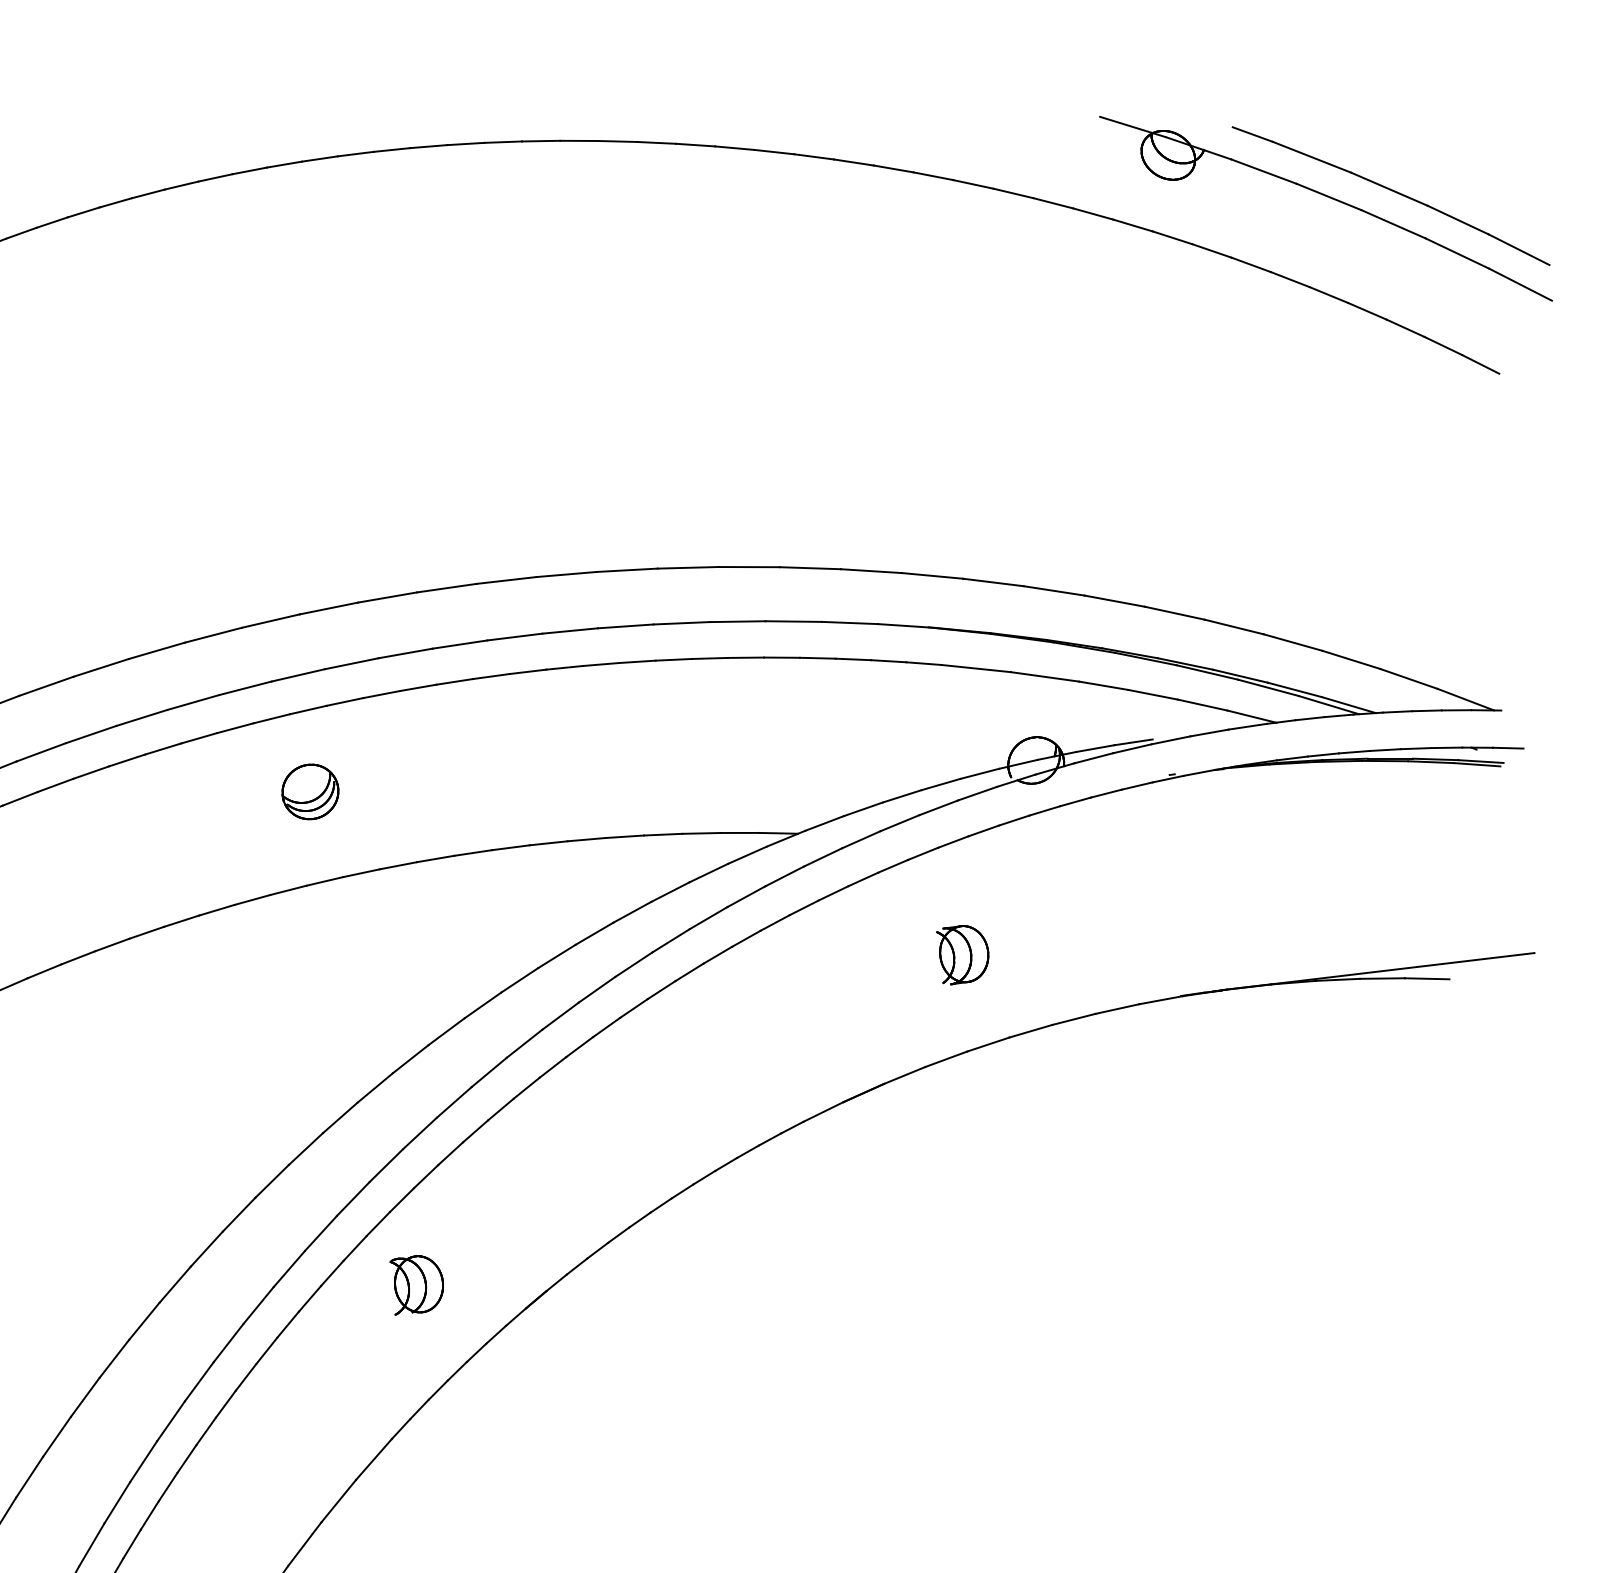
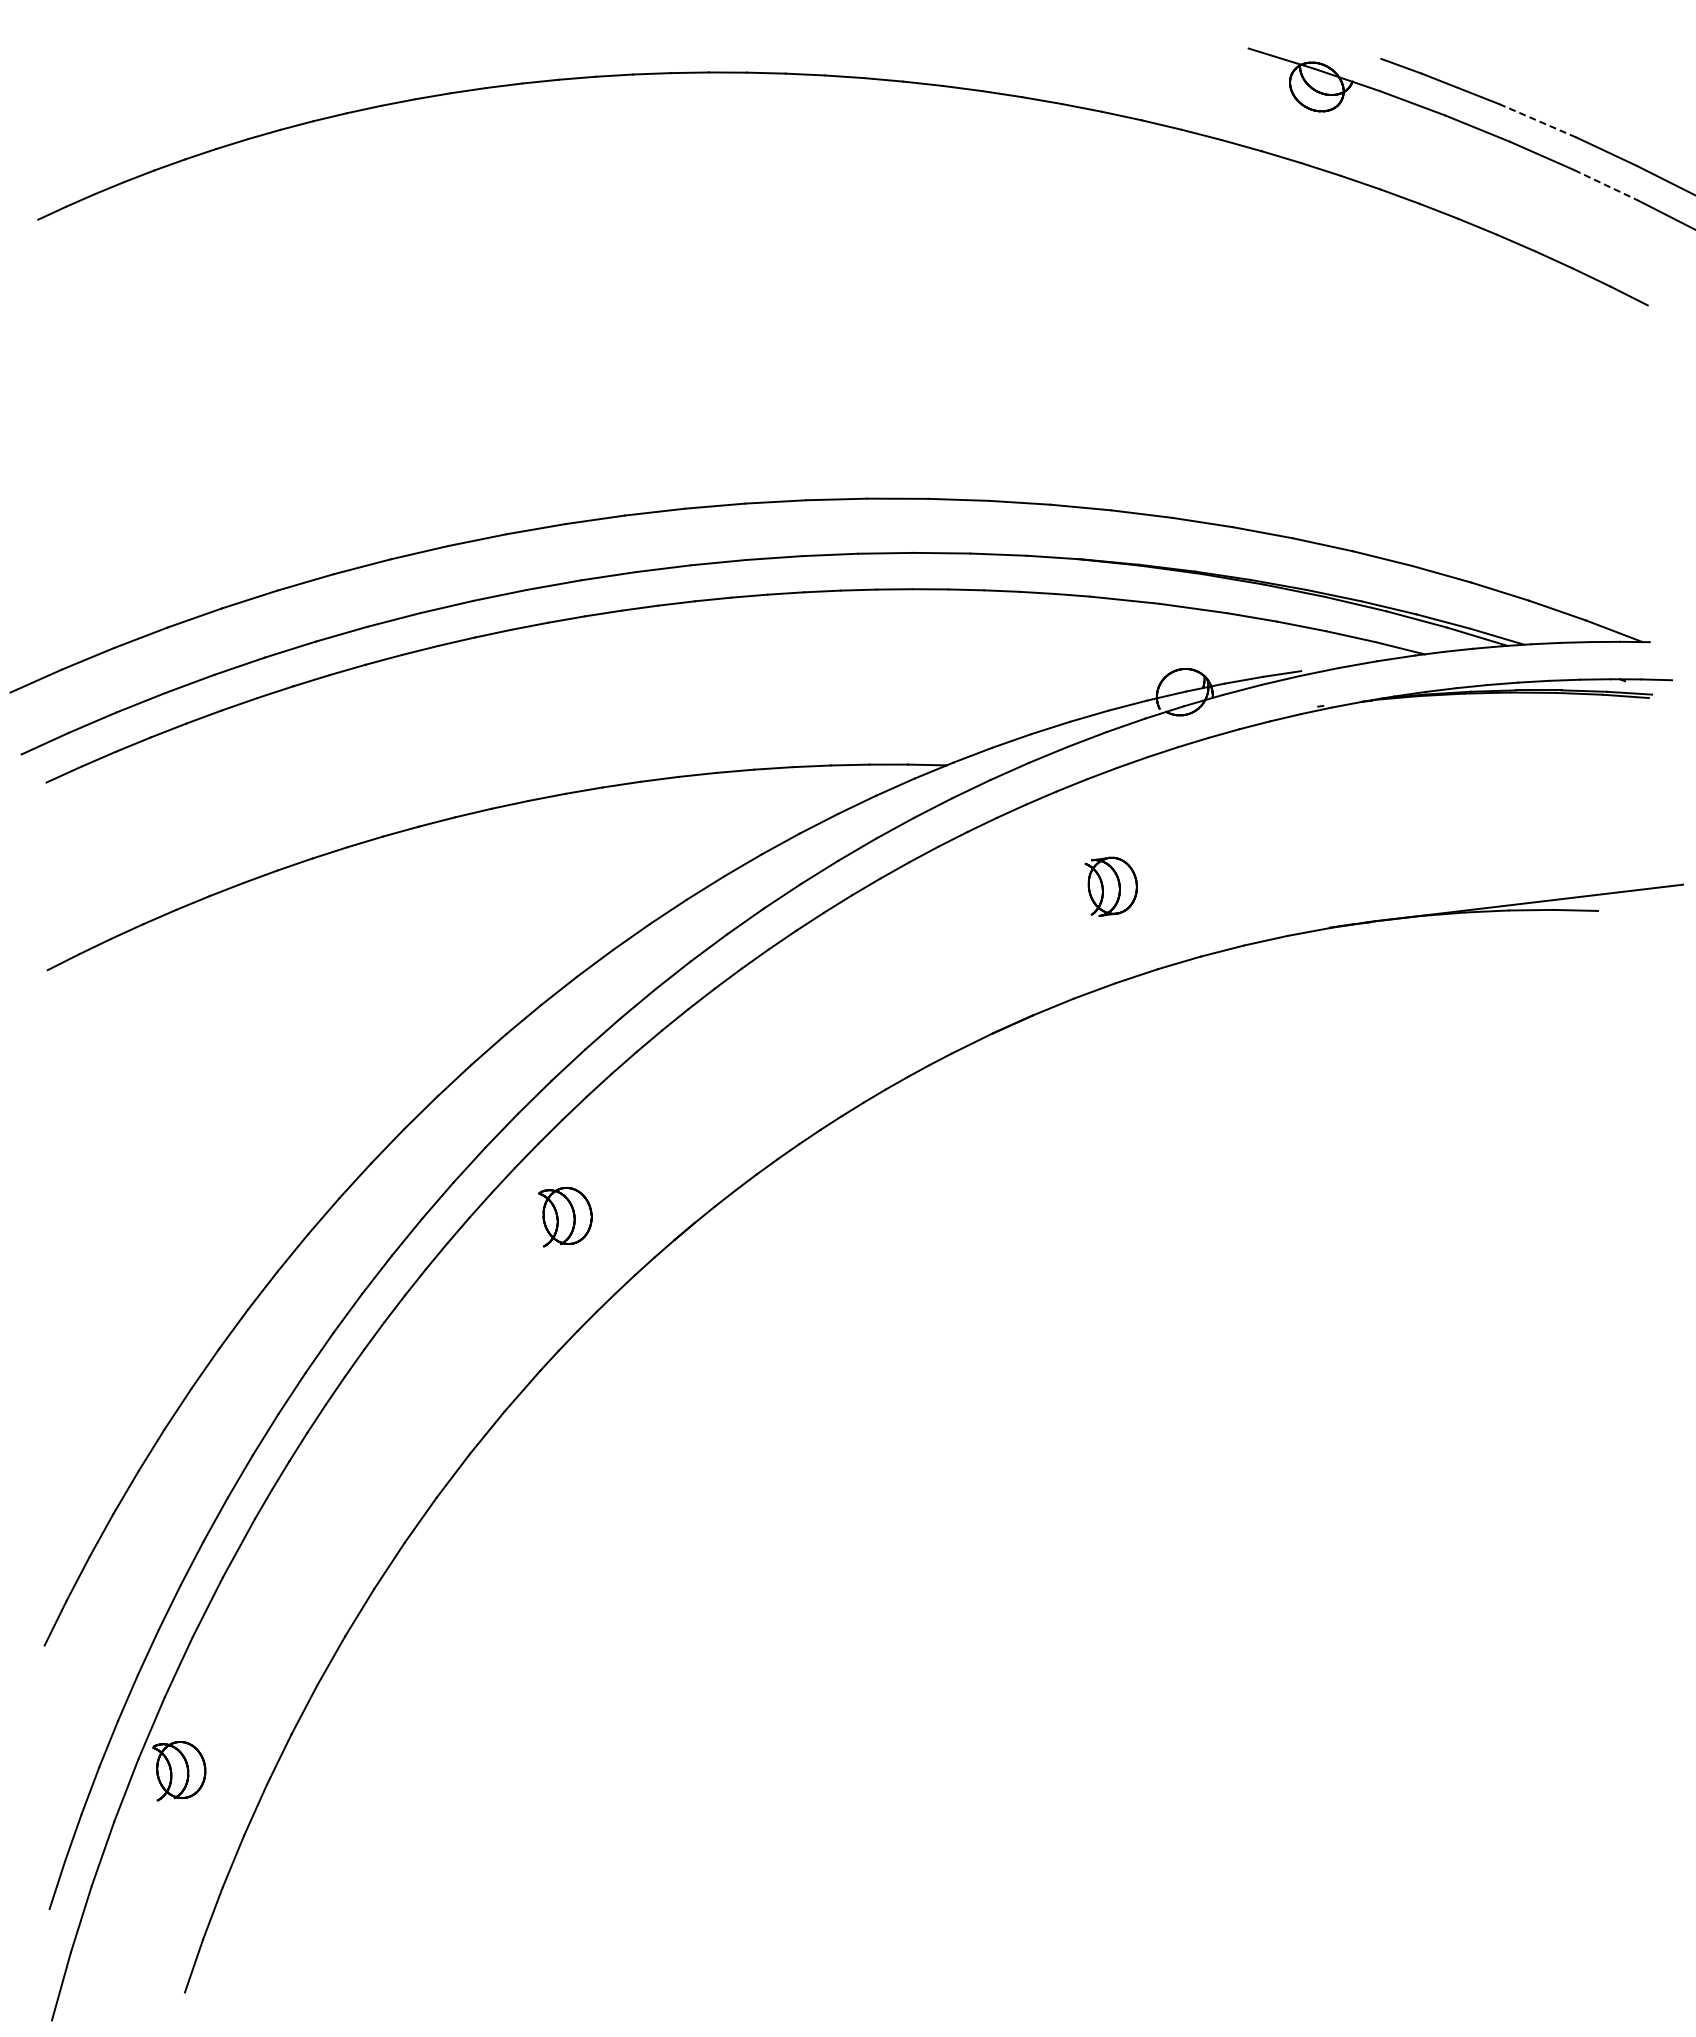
line: (1388, 188) -> (1537, 120), solid -> dashed
line: (1457, 253) -> (1606, 185), solid -> dashed
part: (309, 791) -> (458, 723), removed

